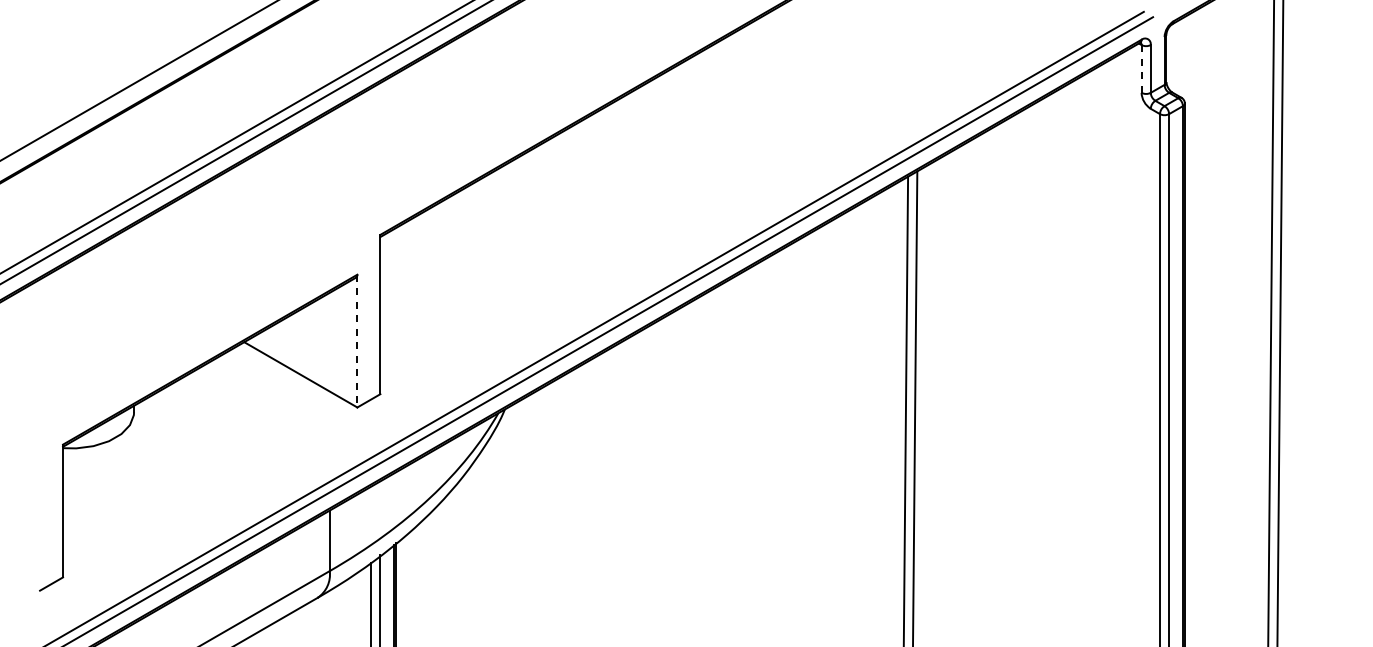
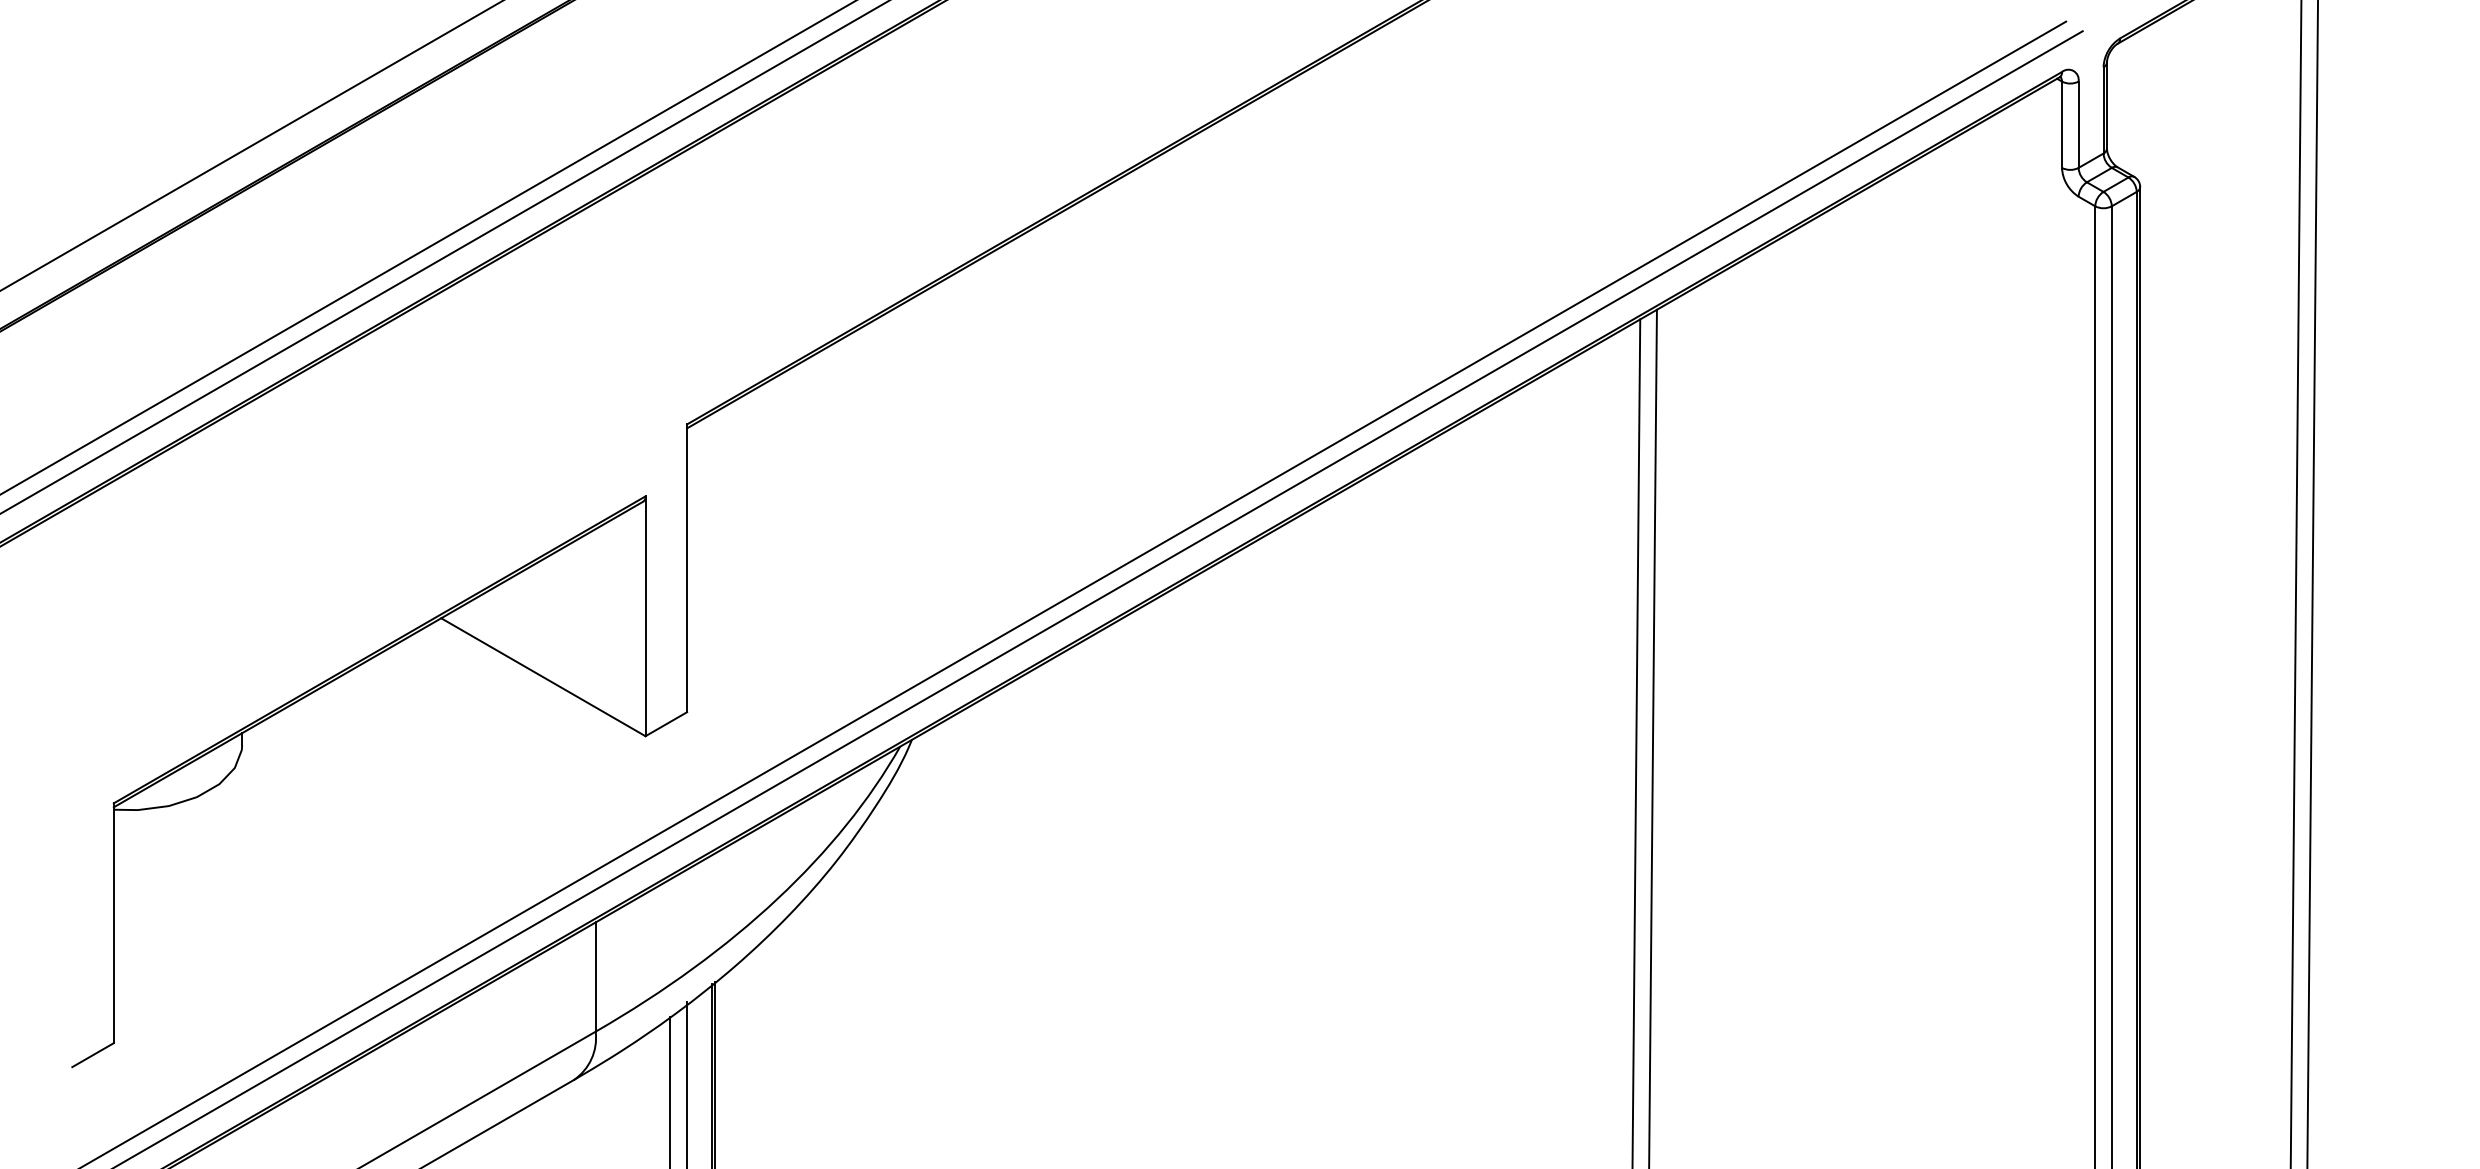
line: (1141, 68) -> (2061, 123), dashed -> solid
line: (357, 341) -> (645, 617), dashed -> solid

